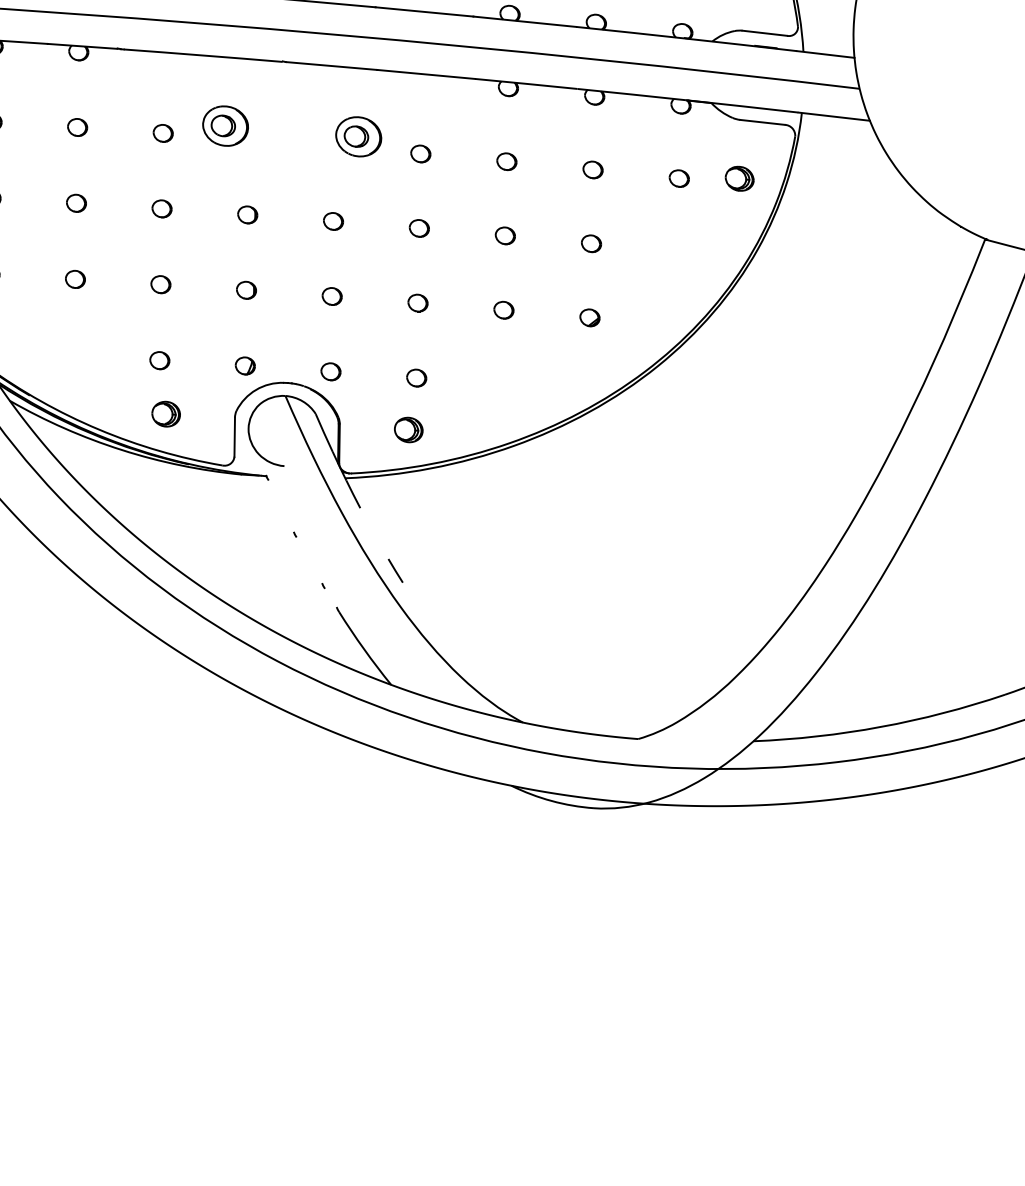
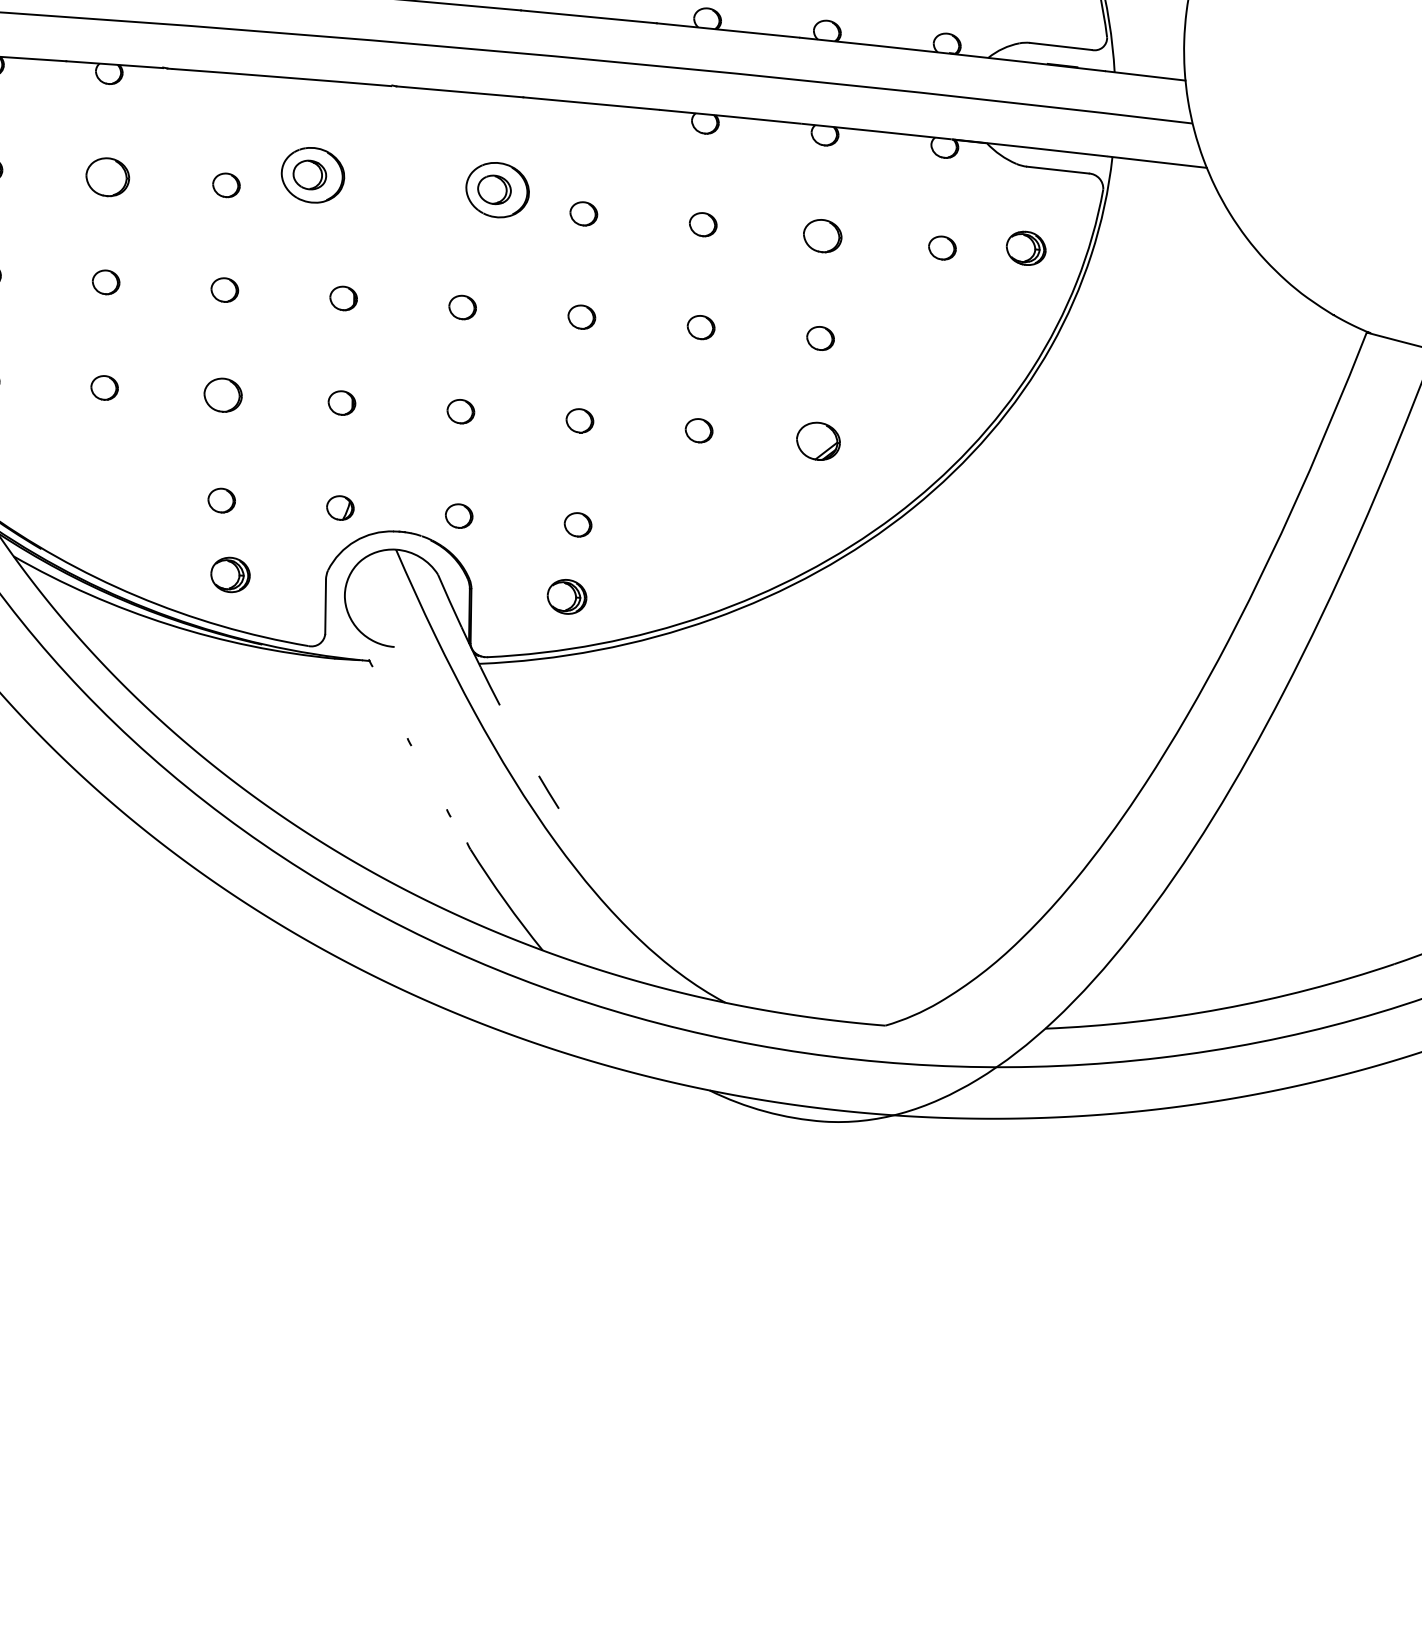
part: (77, 127) -> (107, 176), size x1.6
part: (592, 169) -> (822, 235), size x1.4
part: (161, 284) -> (223, 394), size x1.4
part: (589, 317) -> (818, 440), size x1.6

